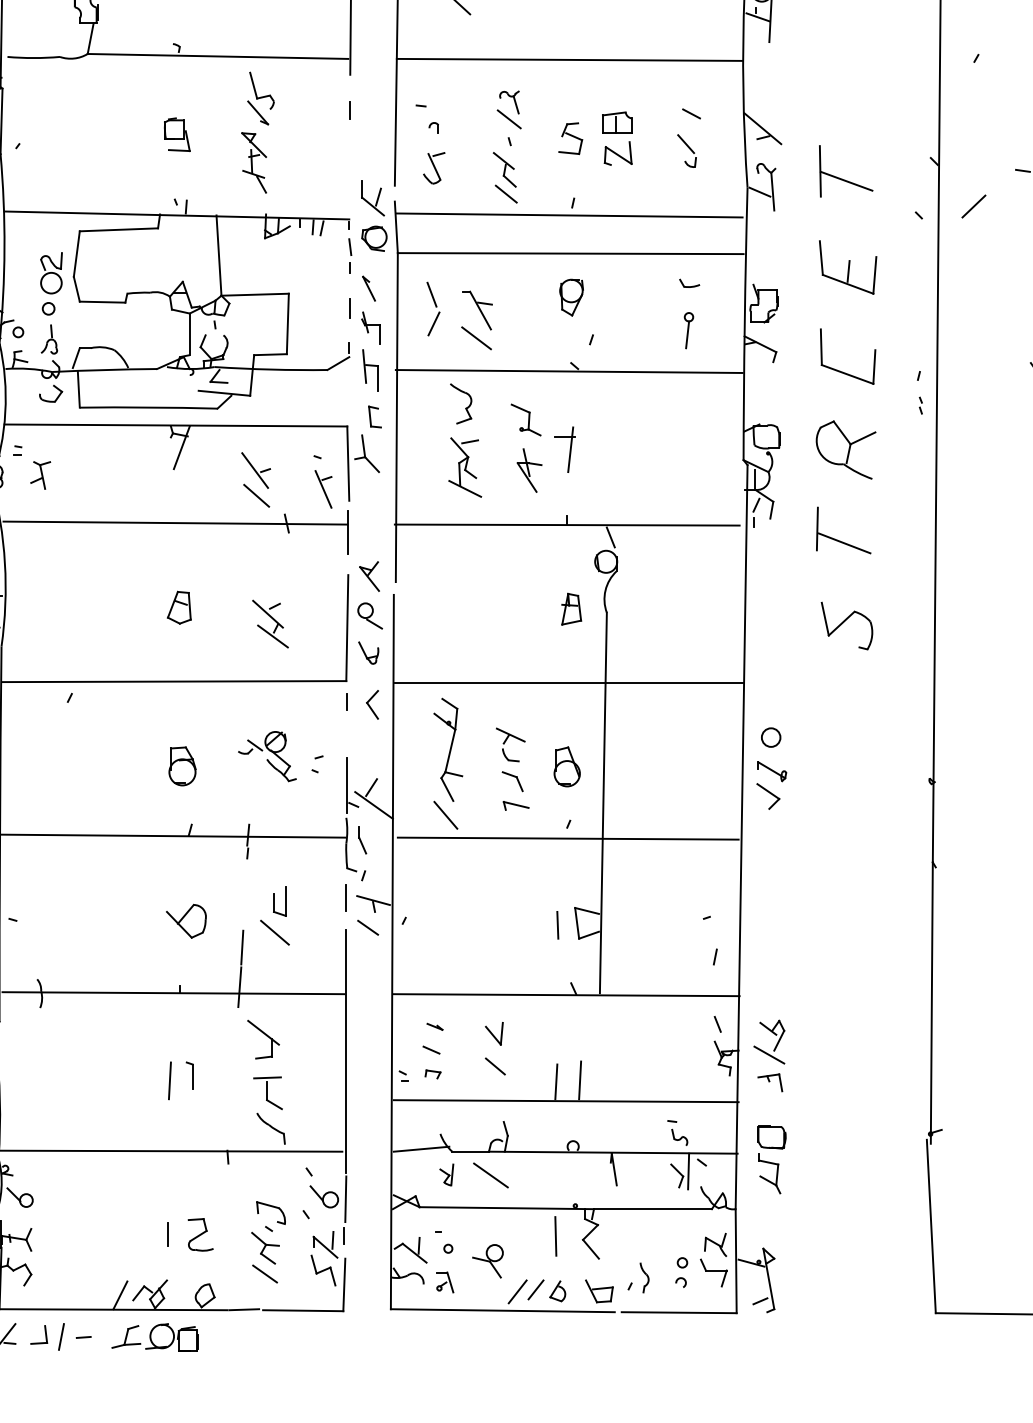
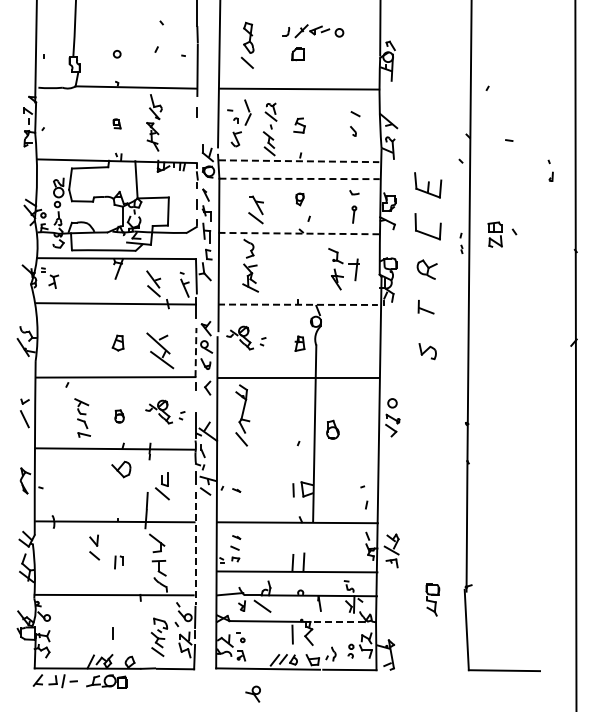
part: (175, 134) -> (116, 123), size x0.6
part: (615, 138) -> (494, 234), moved
part: (687, 151) -> (353, 131), size x0.6
part: (846, 170) -> (427, 140), removed
line: (973, 207) -> (486, 157), removed
line: (570, 216) -> (299, 161), solid -> dashed
line: (572, 252) -> (300, 178), solid -> dashed
part: (570, 297) -> (299, 199), size x0.7
part: (432, 308) -> (247, 112), moved
line: (570, 371) -> (299, 233), solid -> dashed
part: (542, 448) -> (343, 269), moved
part: (844, 448) -> (426, 269), size x0.7
line: (566, 524) -> (297, 304), solid -> dashed
part: (842, 528) -> (425, 306), size x0.6
part: (456, 595) -> (246, 337), added
part: (270, 623) -> (160, 350), size x1.6
part: (846, 625) -> (427, 351), size x0.7
line: (346, 627) -> (195, 352), solid -> dashed
part: (182, 765) -> (119, 416), size x0.7
part: (566, 765) -> (332, 429), moved
part: (512, 768) -> (82, 417), moved
line: (568, 837) -> (298, 449), removed
part: (186, 921) -> (121, 469), moved
part: (434, 925) -> (236, 490), added
part: (495, 1048) -> (94, 547), moved
line: (346, 1052) -> (195, 549), solid -> dashed
part: (180, 1080) -> (118, 562), size x0.7
part: (771, 1158) -> (432, 599), moved
line: (652, 1208) -> (337, 621), solid -> dashed
part: (199, 1234) -> (127, 633), removed
part: (486, 1259) -> (252, 693), moved

